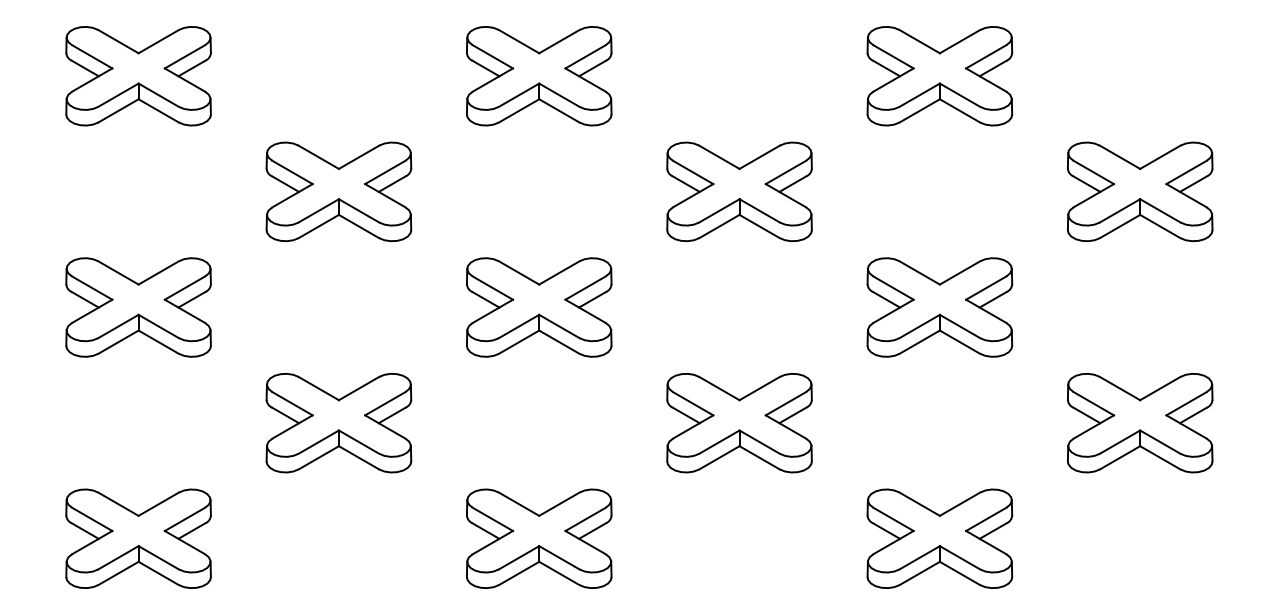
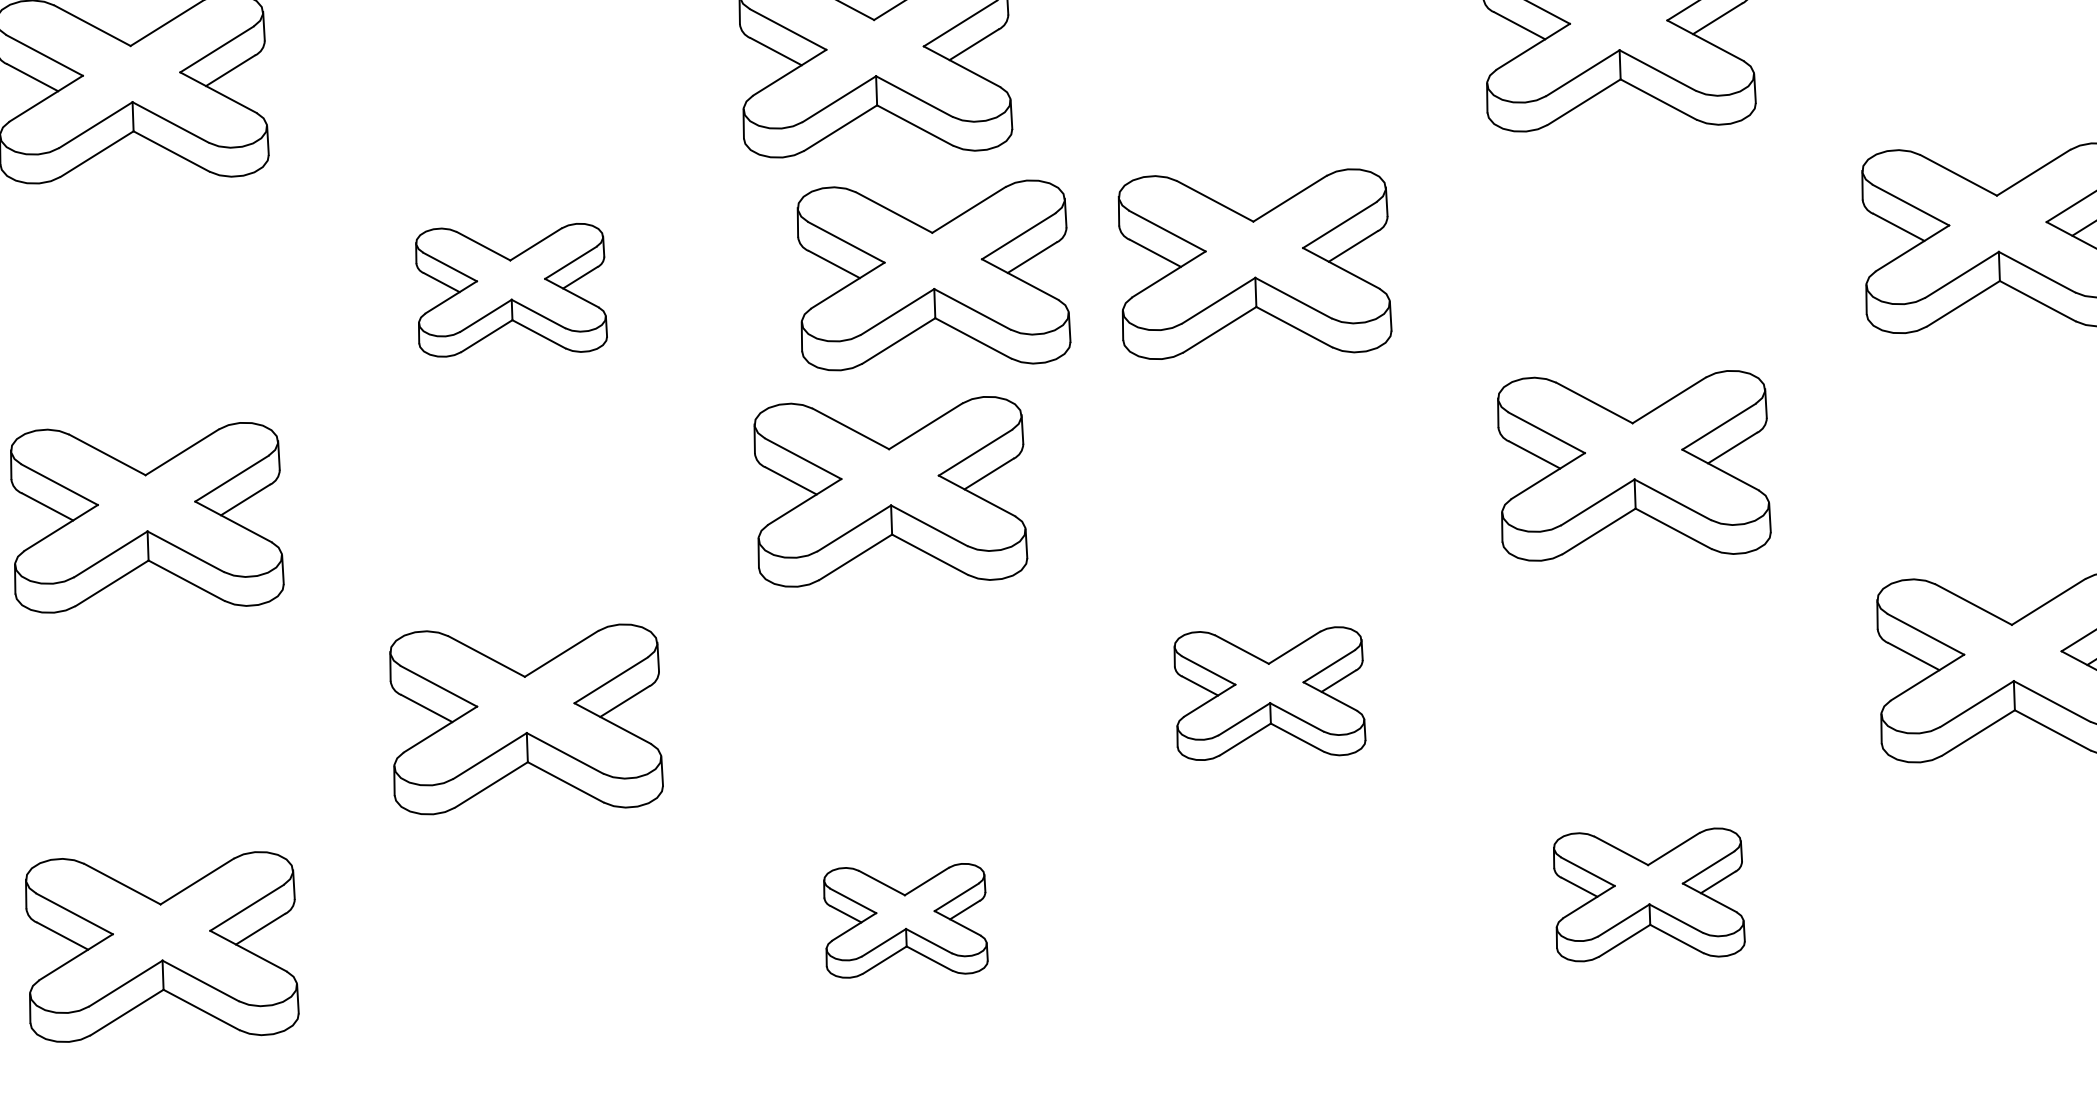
part: (338, 191) -> (510, 289), size x0.7
part: (566, 191) -> (933, 274), added
part: (739, 423) -> (1269, 694), size x0.7
part: (539, 538) -> (906, 920), size x0.6
part: (939, 538) -> (1648, 894), size x0.7

